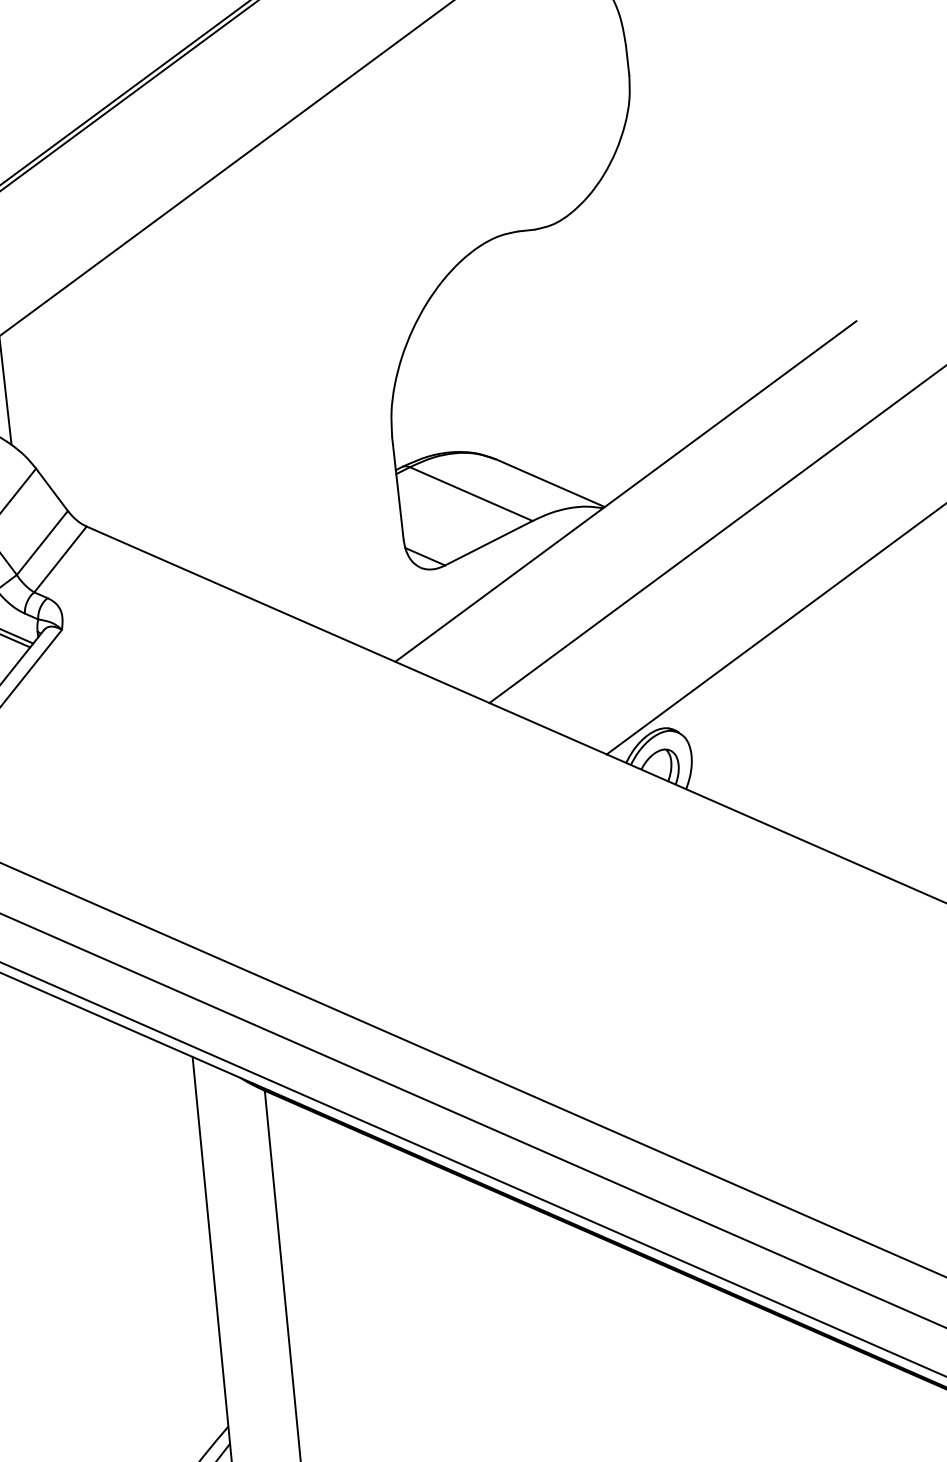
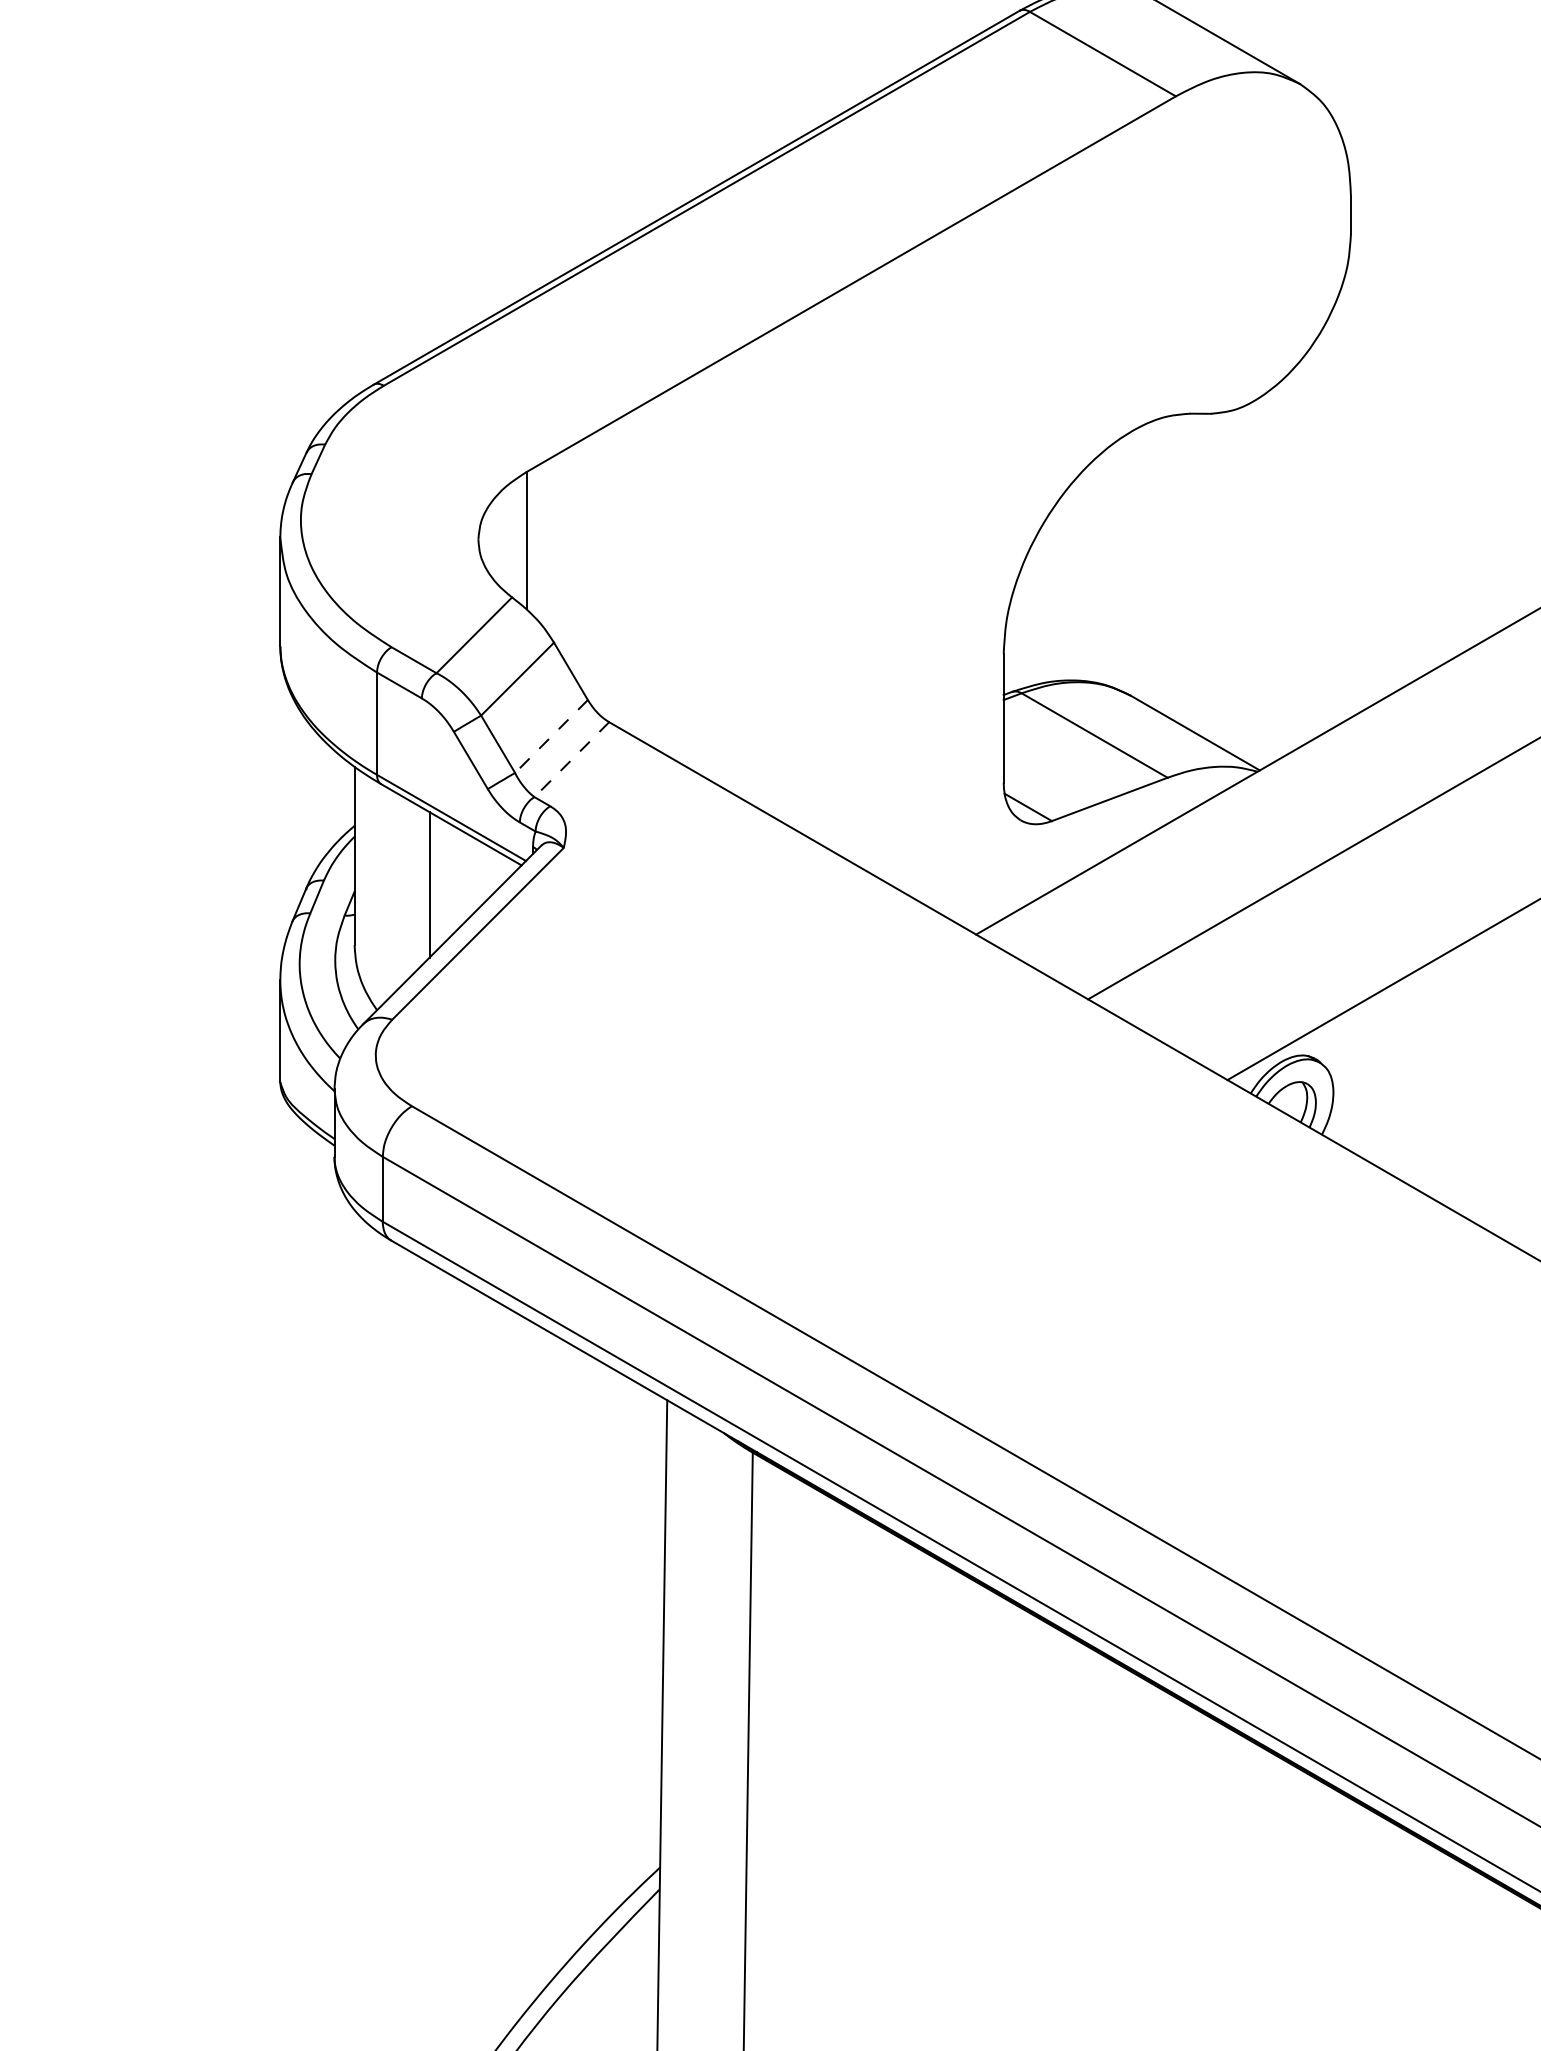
line: (42, 542) -> (551, 736), solid -> dashed
line: (60, 559) -> (571, 759), solid -> dashed

